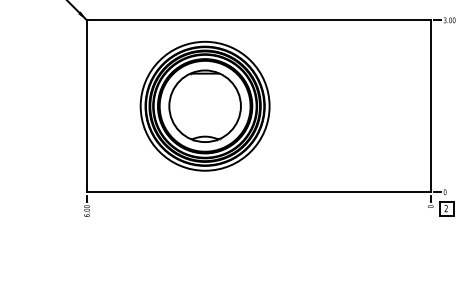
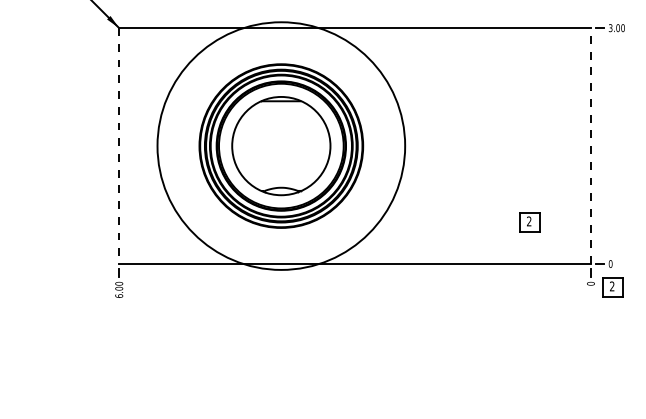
circle: (204, 105) -> (280, 145), size x1.4
line: (87, 106) -> (119, 146), solid -> dashed
line: (430, 106) -> (590, 146), solid -> dashed
part: (385, 161) -> (529, 222), added

